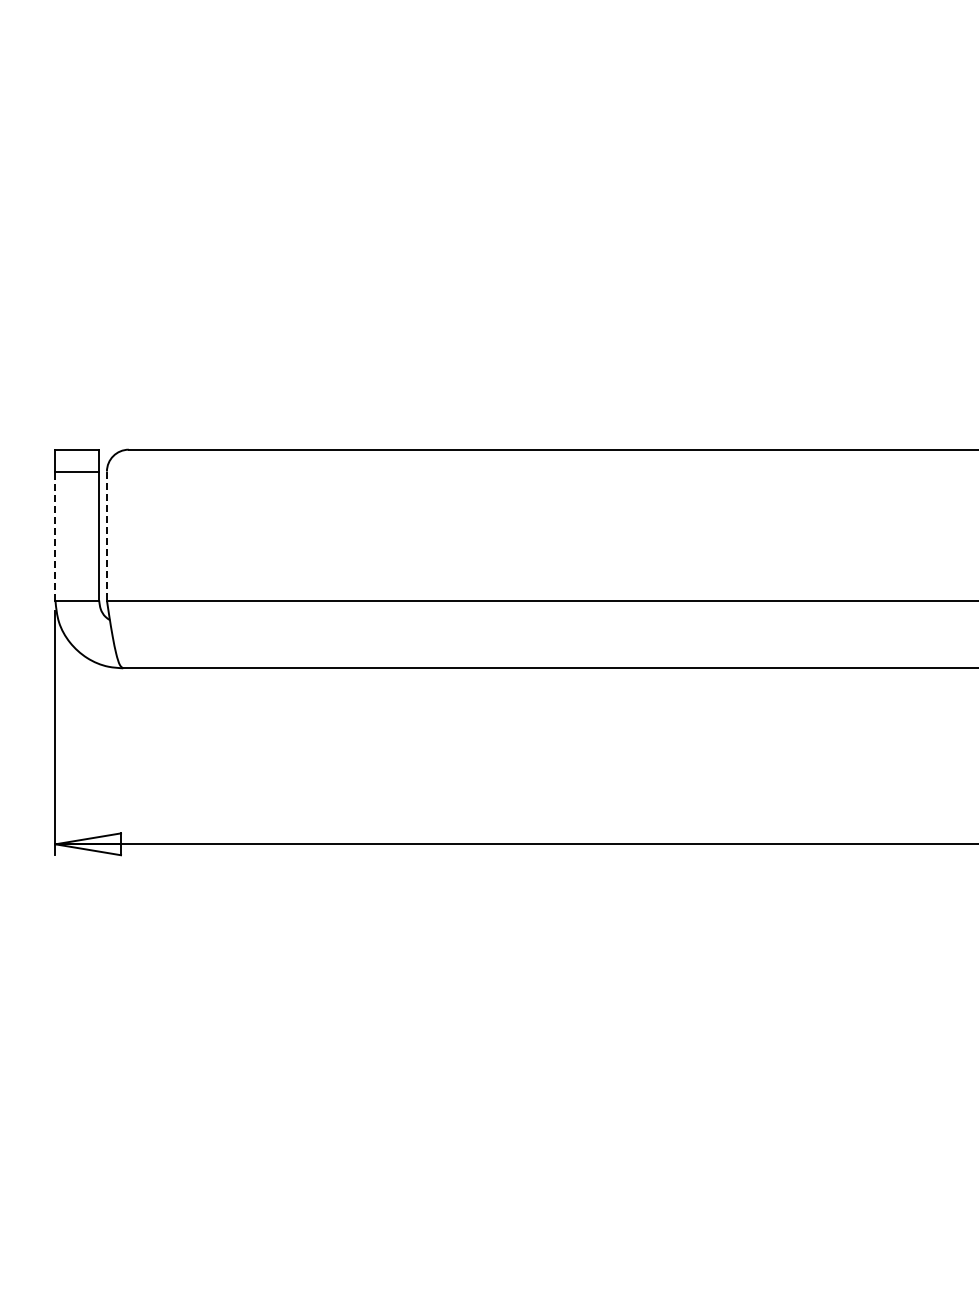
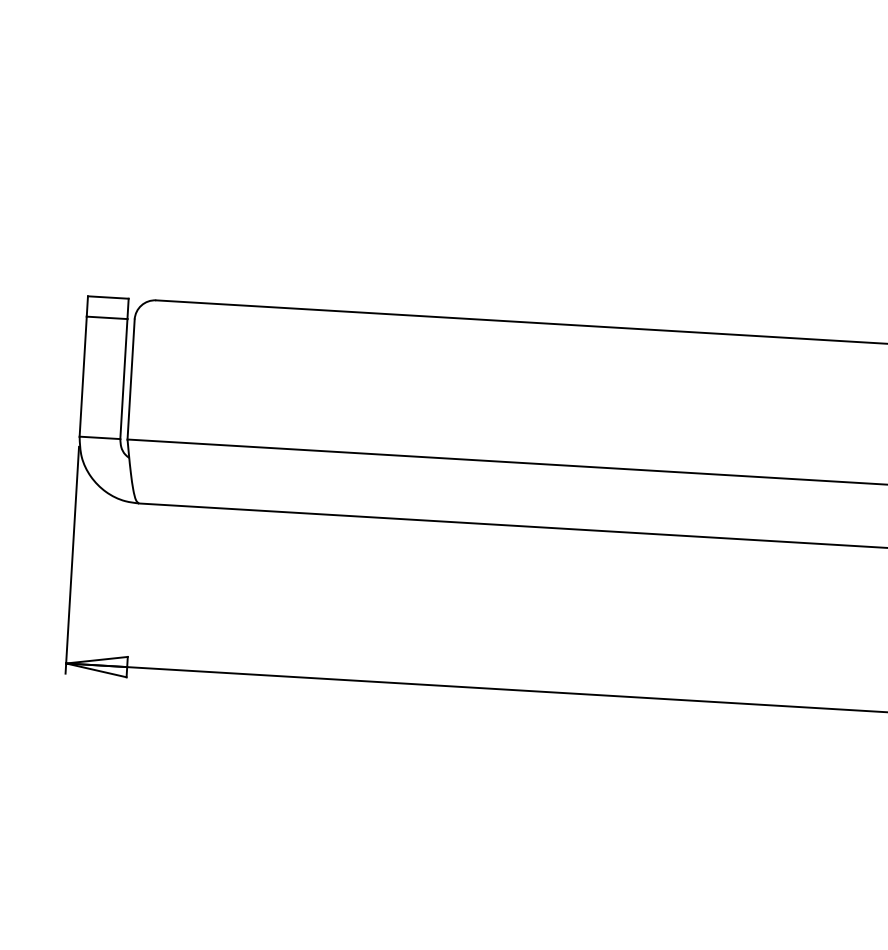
line: (55, 535) -> (83, 376), dashed -> solid
line: (106, 536) -> (130, 379), dashed -> solid

